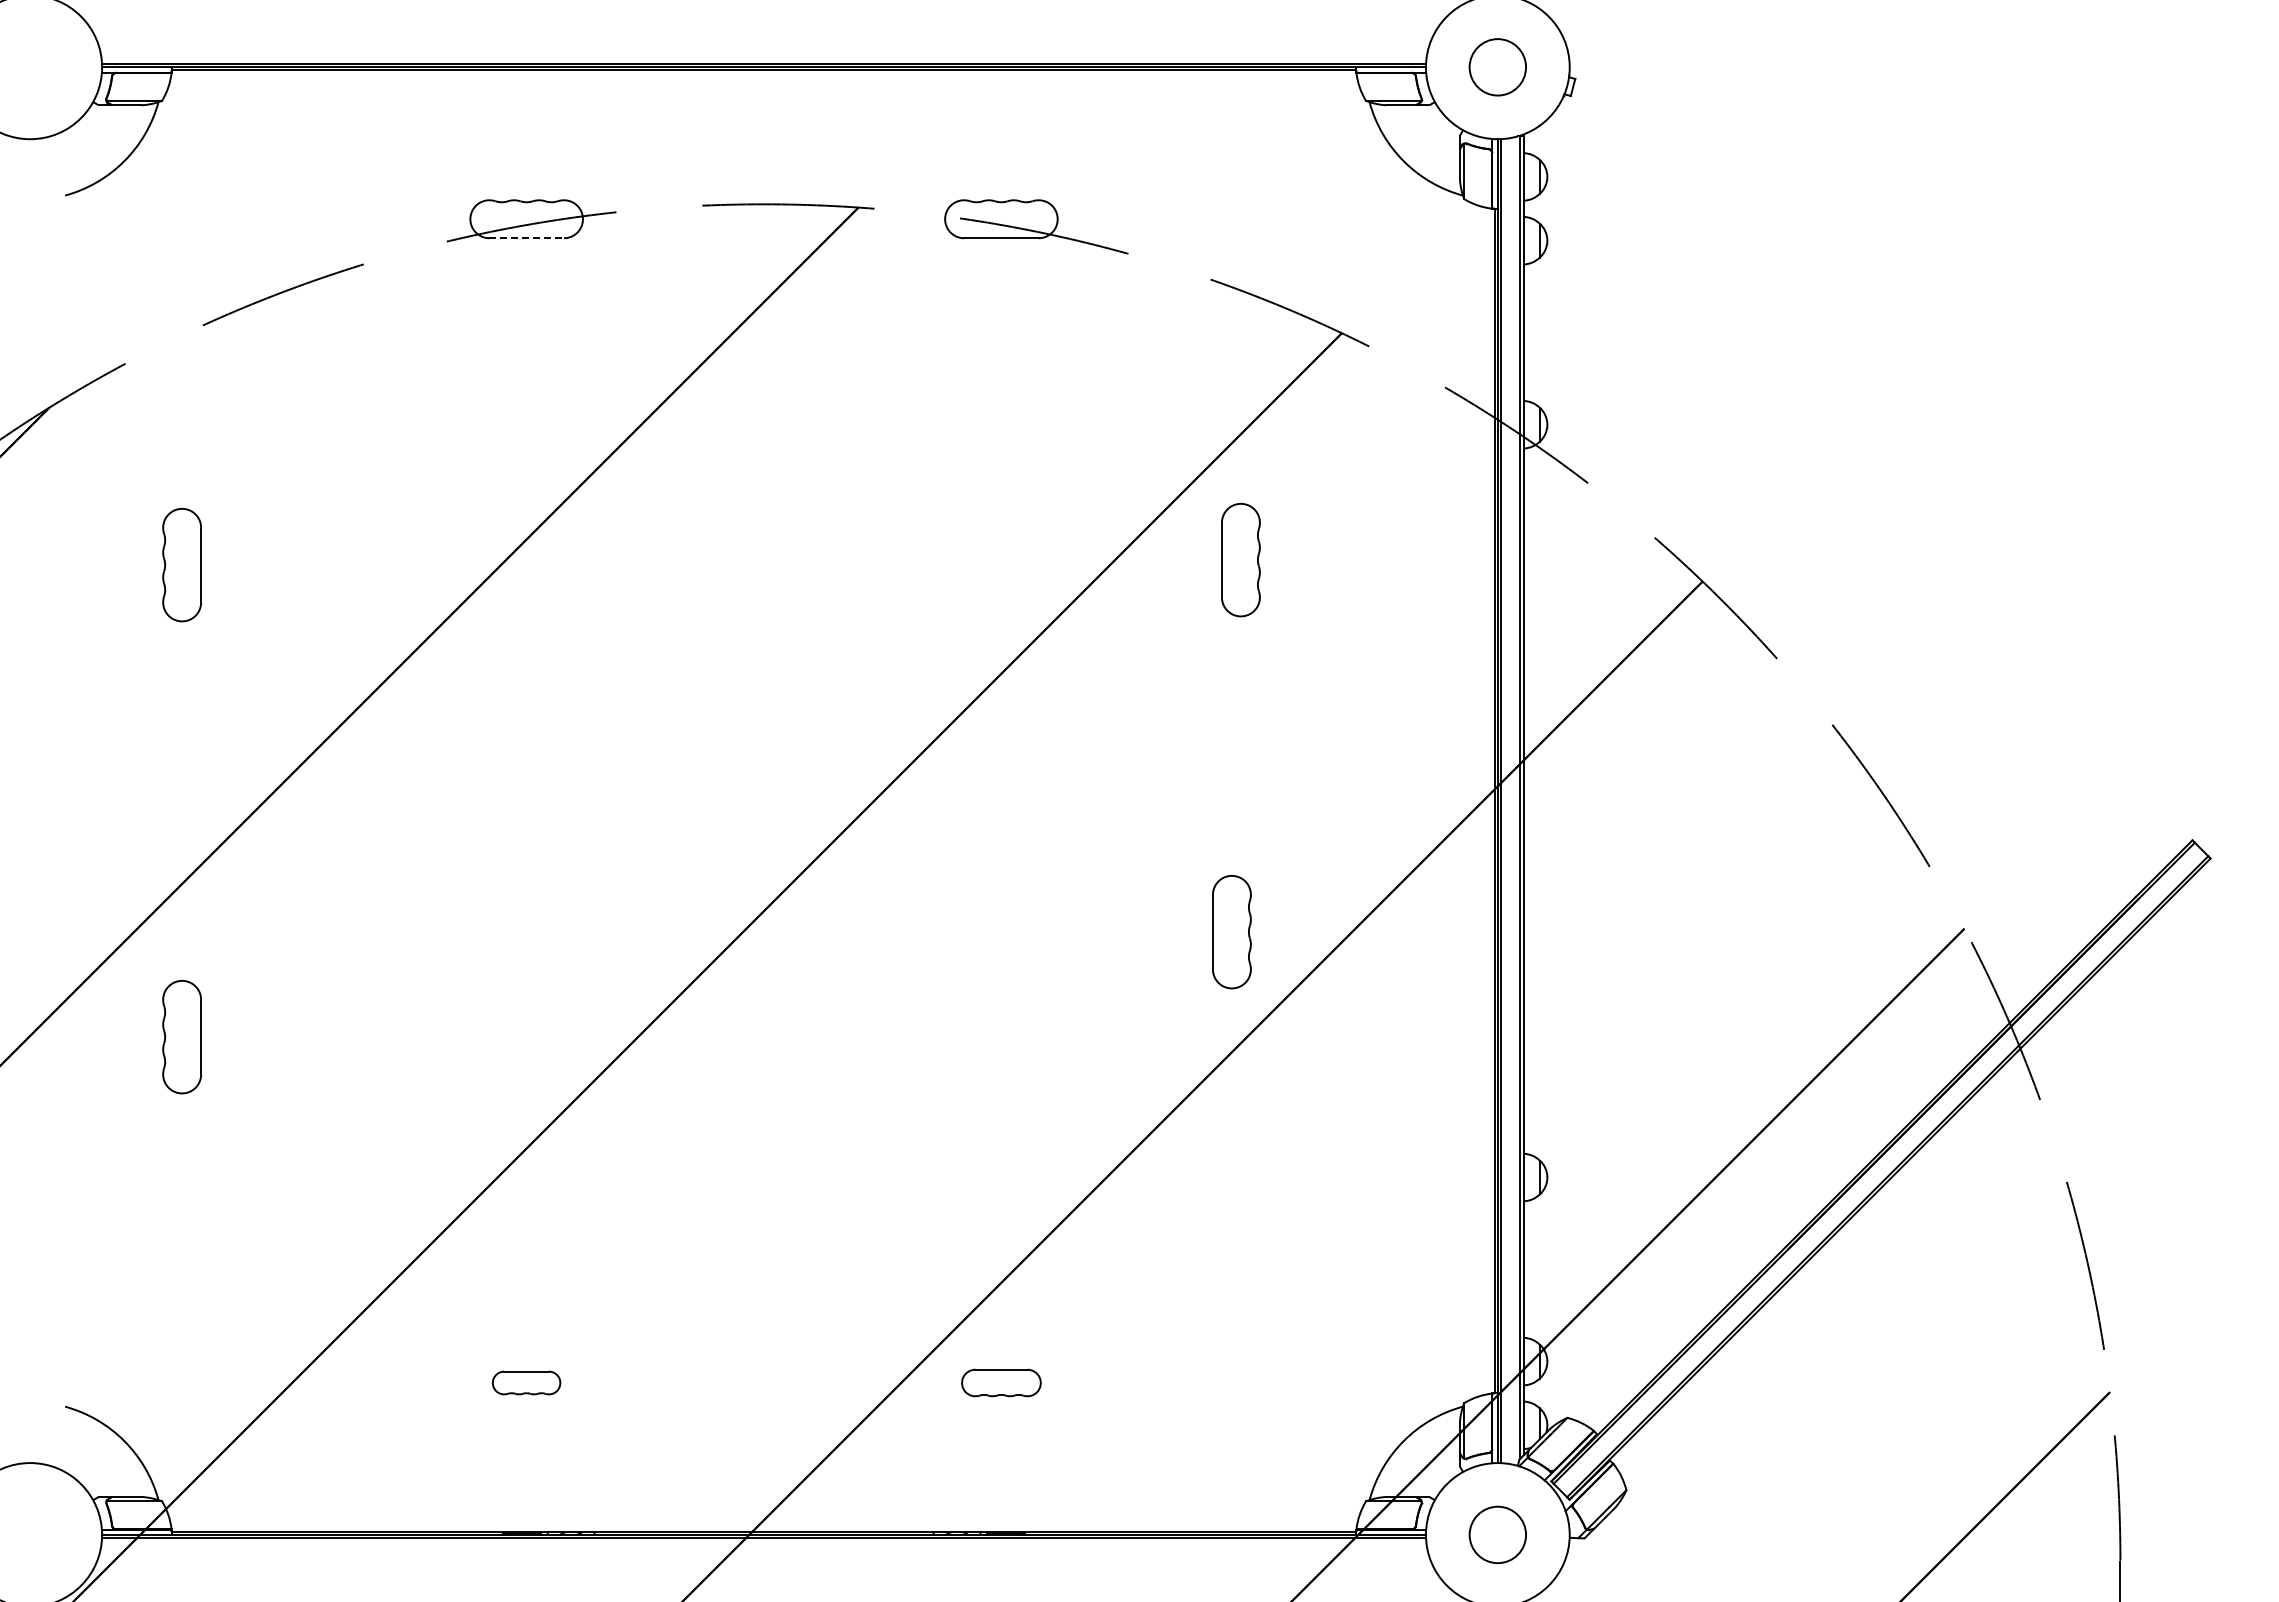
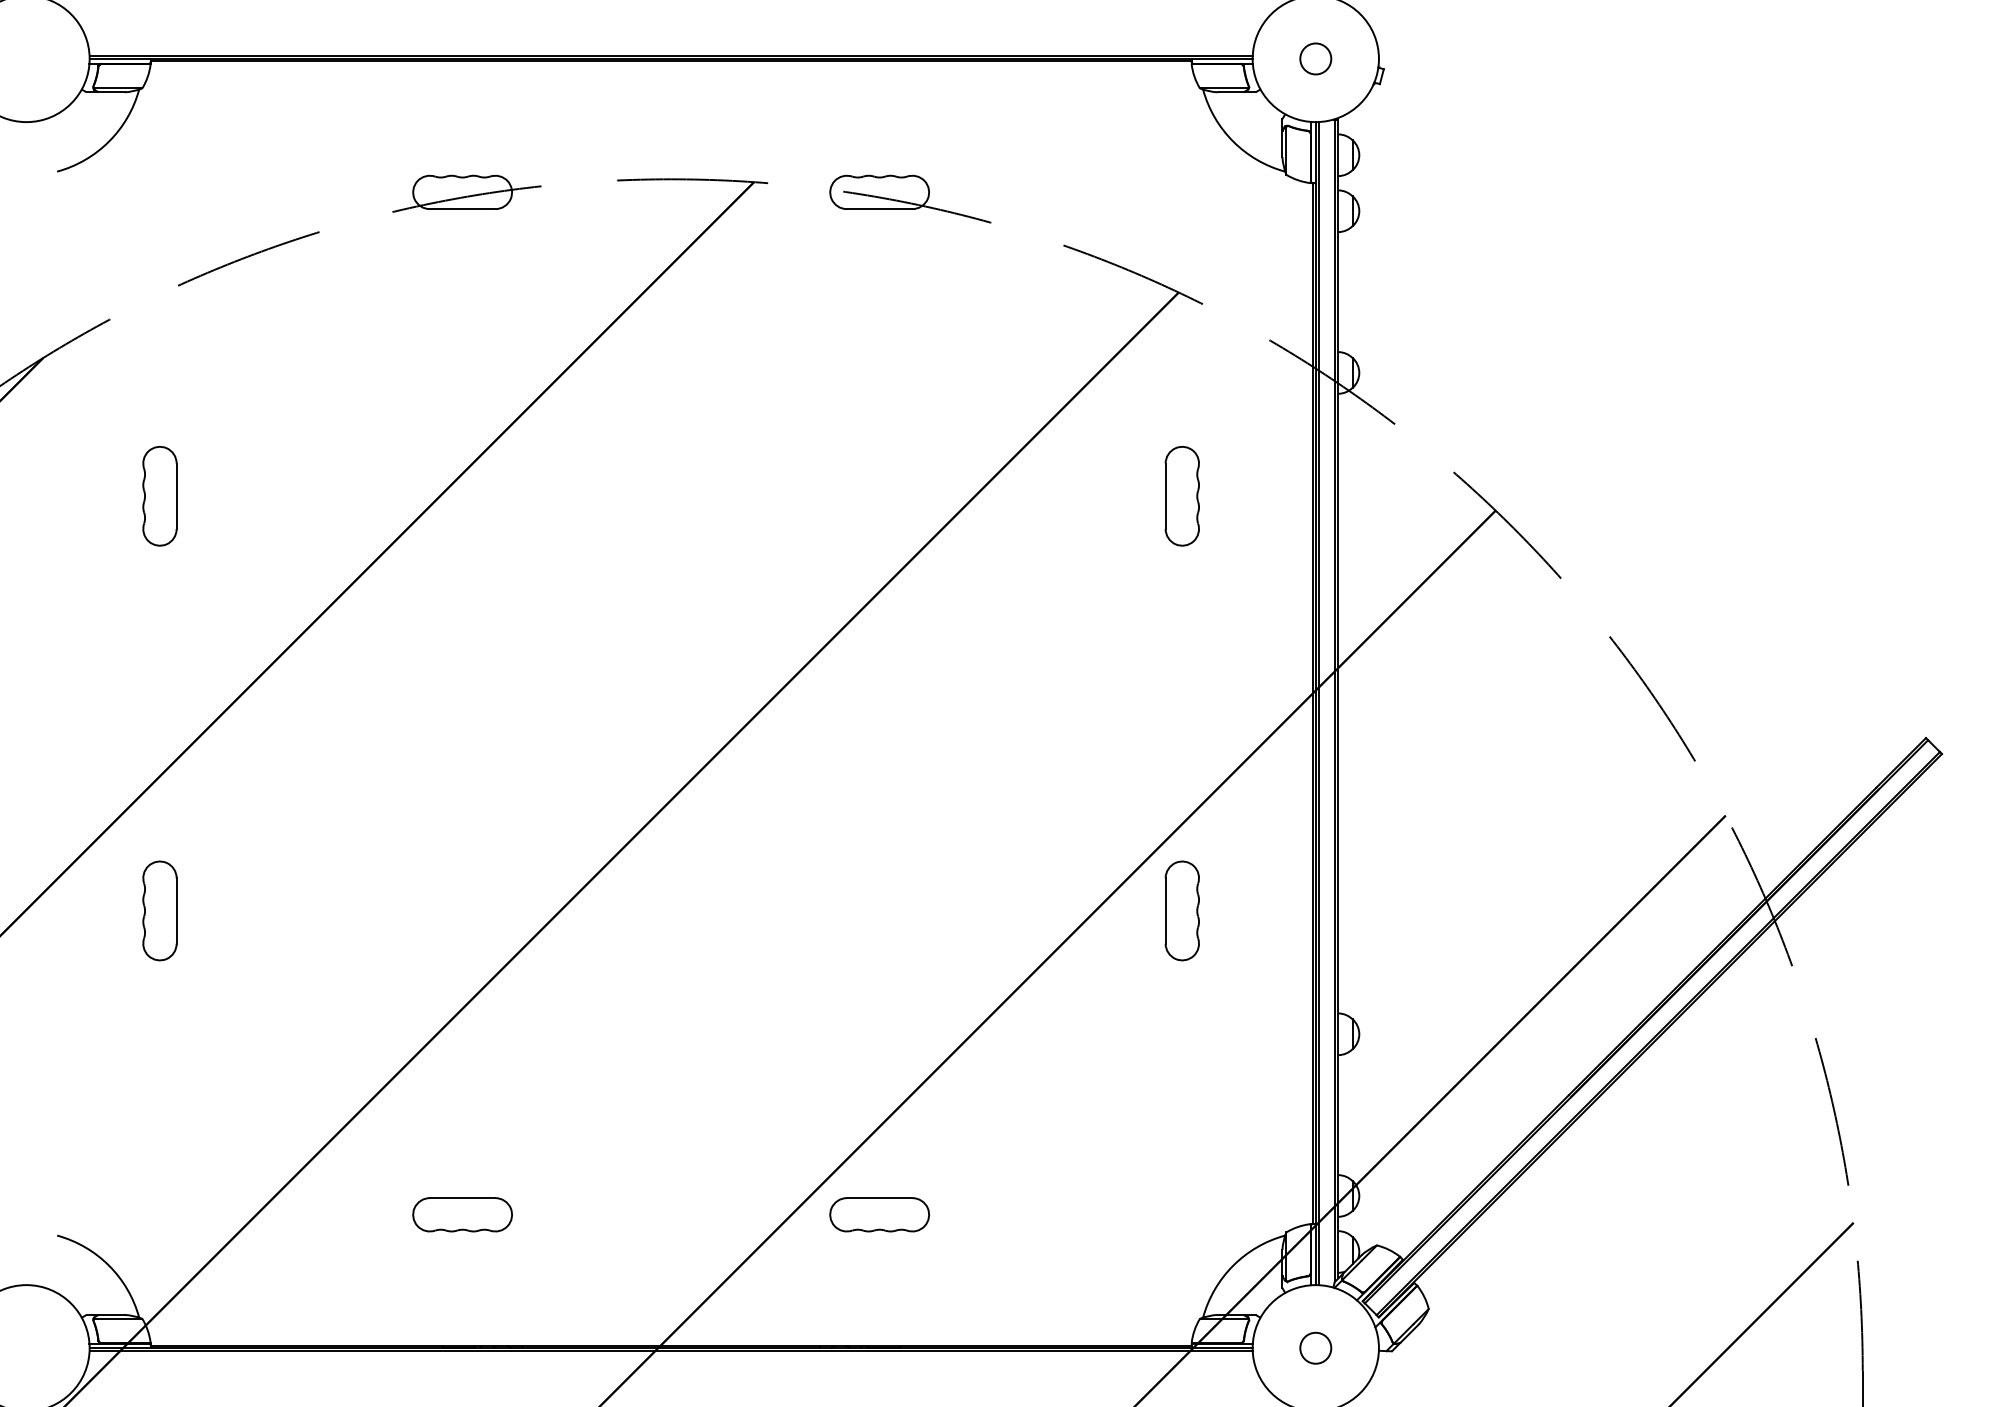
circle: (1497, 66) -> (1315, 58), size x0.62
line: (527, 238) -> (463, 209), dashed -> solid
part: (1240, 560) -> (1181, 496), moved
part: (1231, 932) -> (1181, 911), moved
part: (526, 1382) -> (462, 1214), size x1.67
part: (1001, 1382) -> (879, 1214), size x1.43
circle: (1497, 1534) -> (1315, 1347), size x0.62

